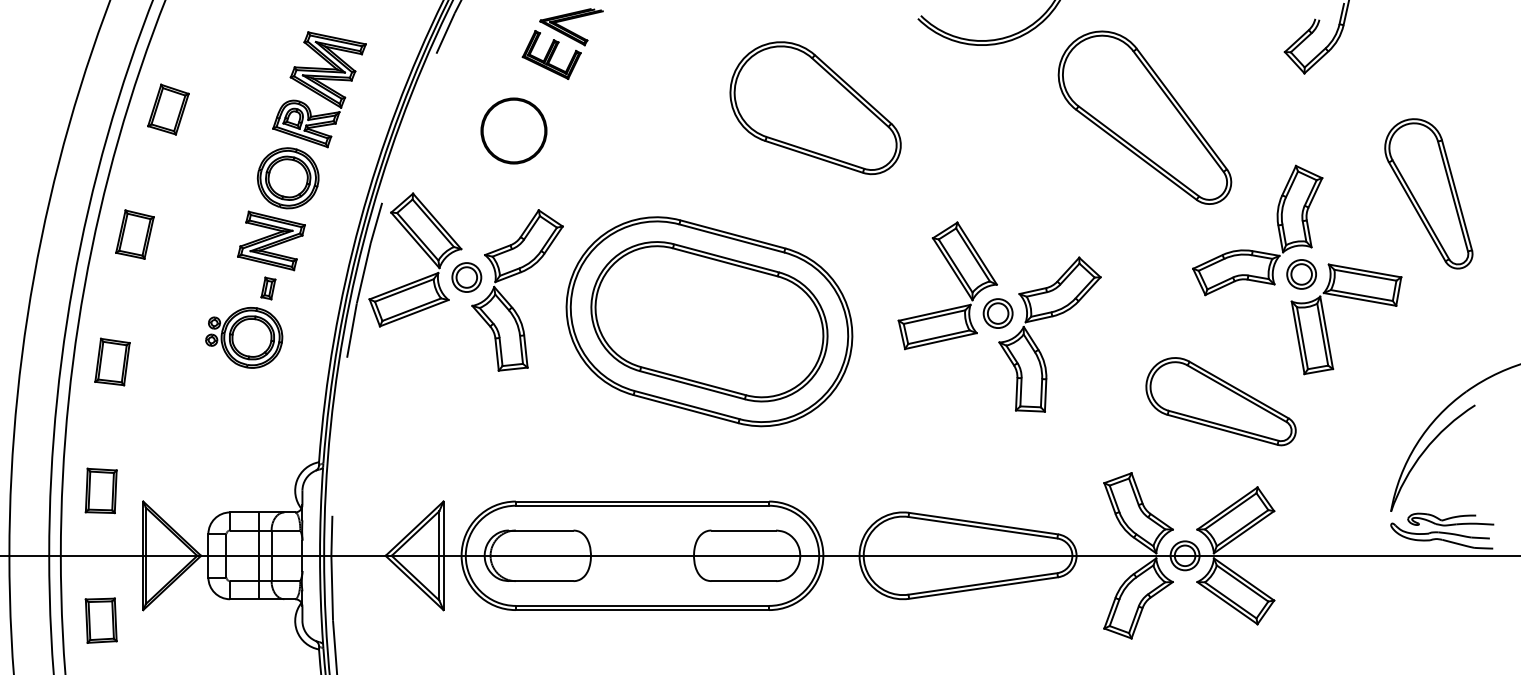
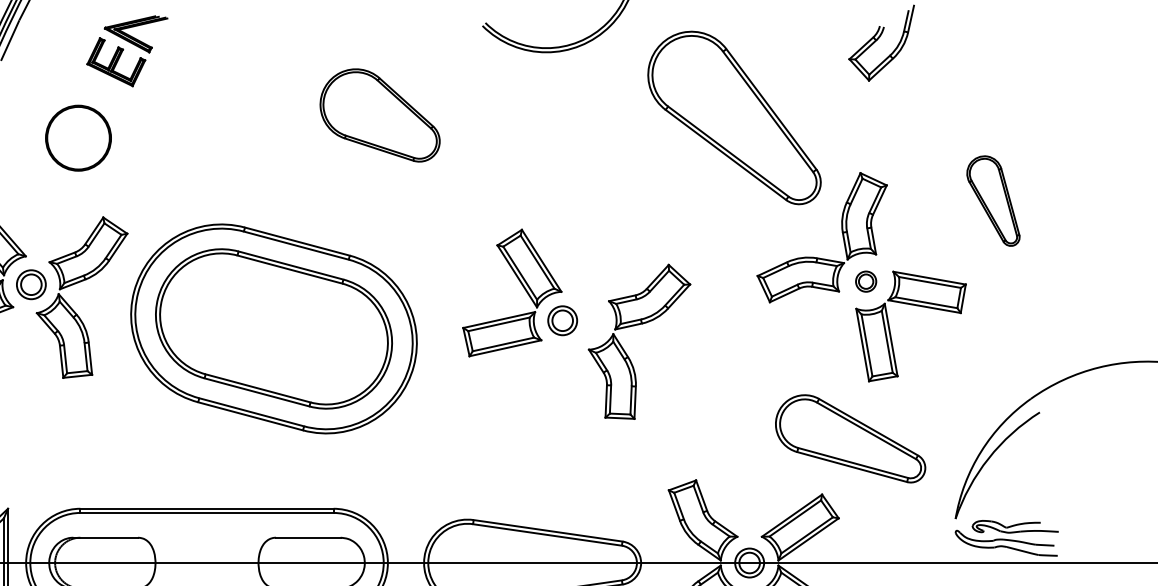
part: (815, 108) -> (380, 115), size x0.7
part: (1144, 117) -> (734, 117), moved
part: (1428, 193) -> (993, 200), size x0.6
part: (1301, 274) -> (866, 281), size x0.7
part: (1048, 318) -> (638, 325), moved
part: (1220, 401) -> (850, 438), moved

